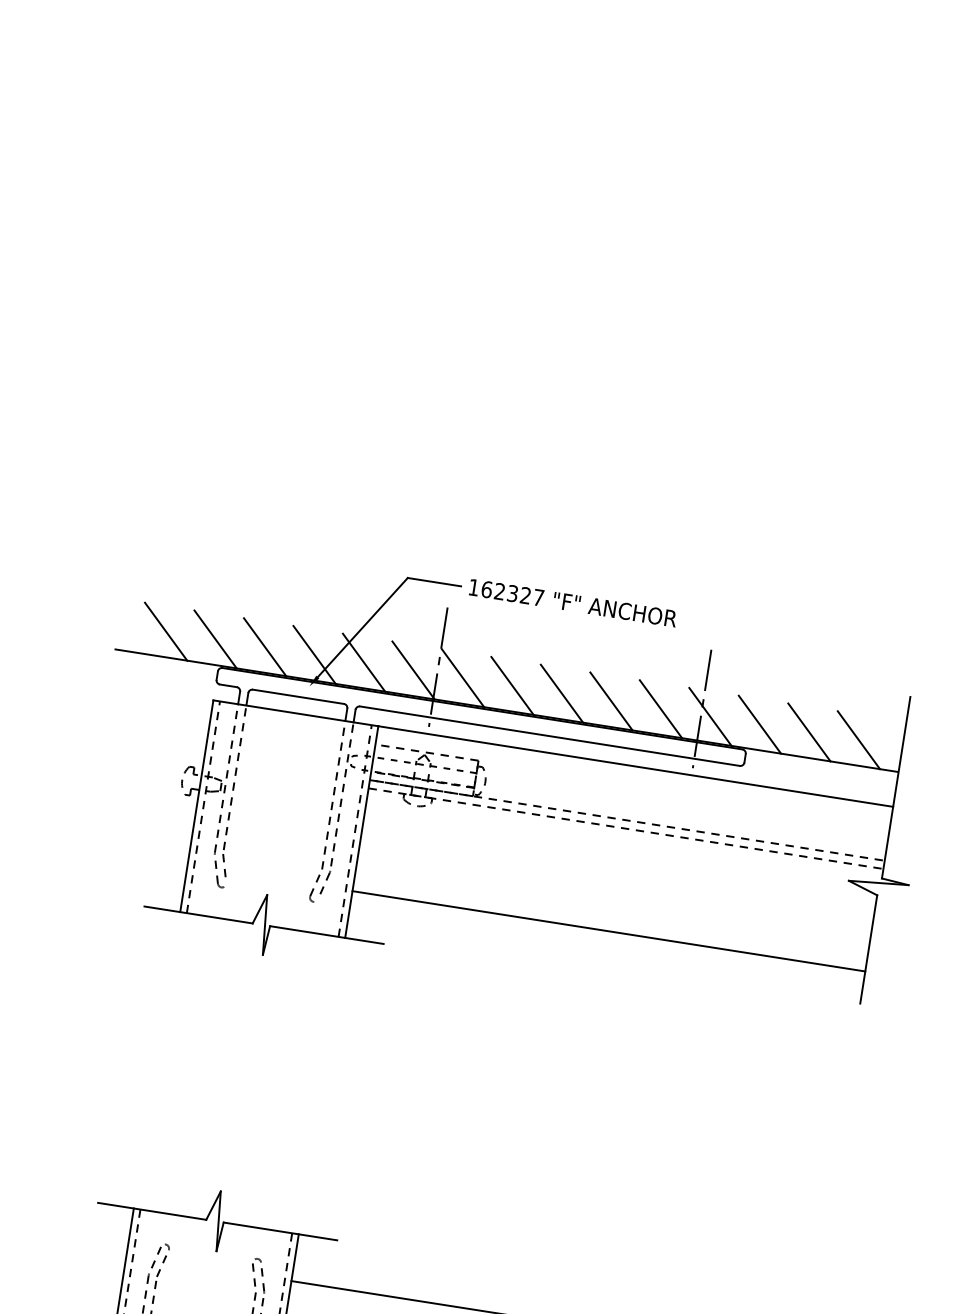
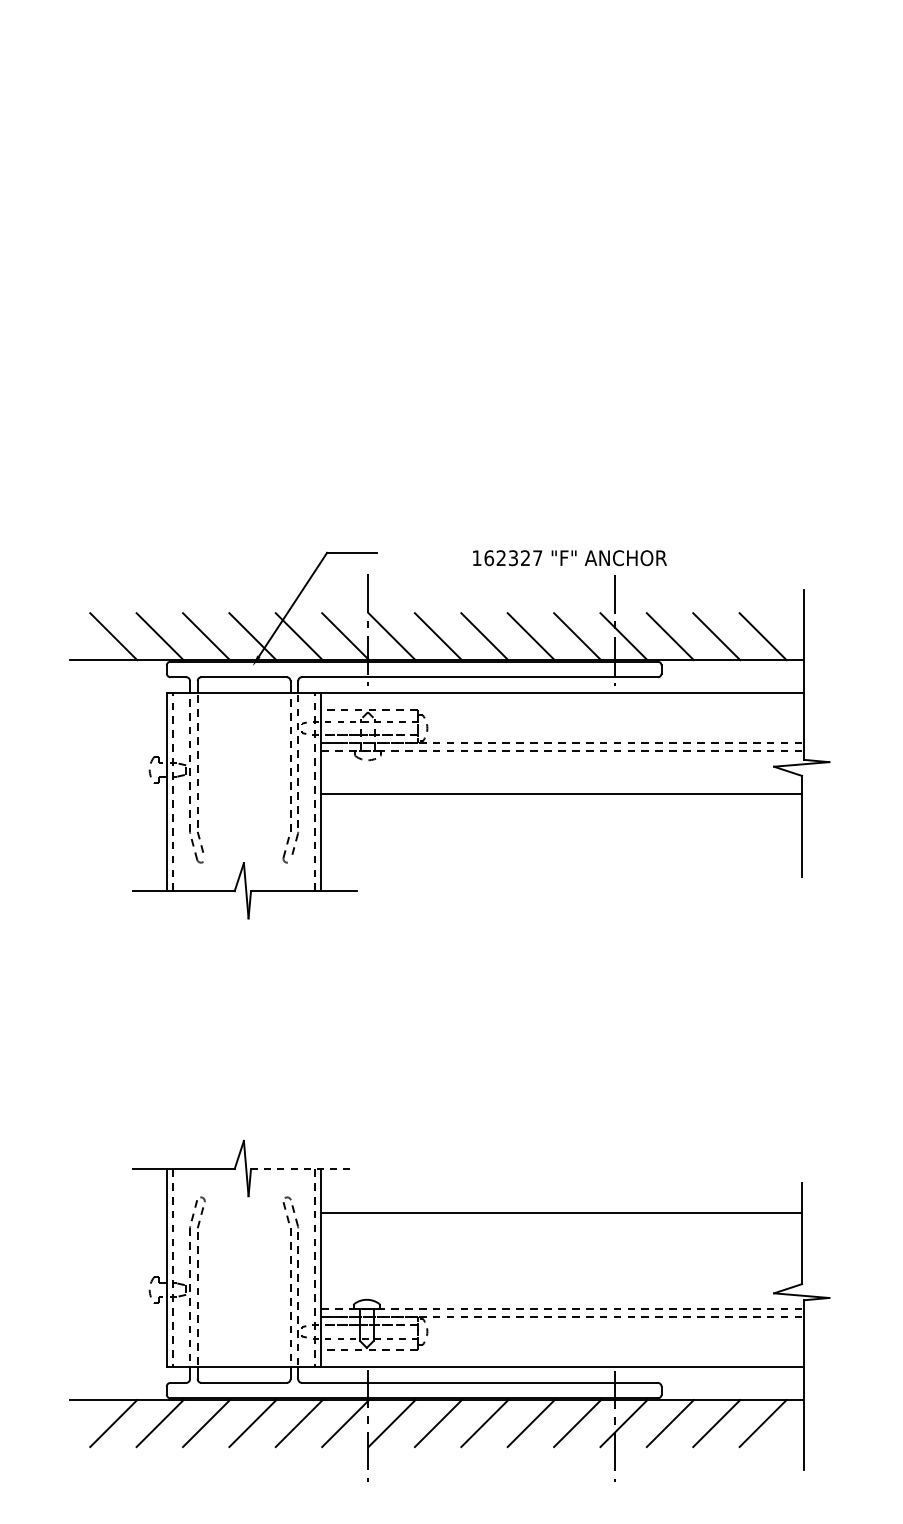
text: (572, 603) -> (569, 558), moved
line: (608, 931) -> (561, 794), moved
line: (280, 1230) -> (304, 1168), solid -> dashed

